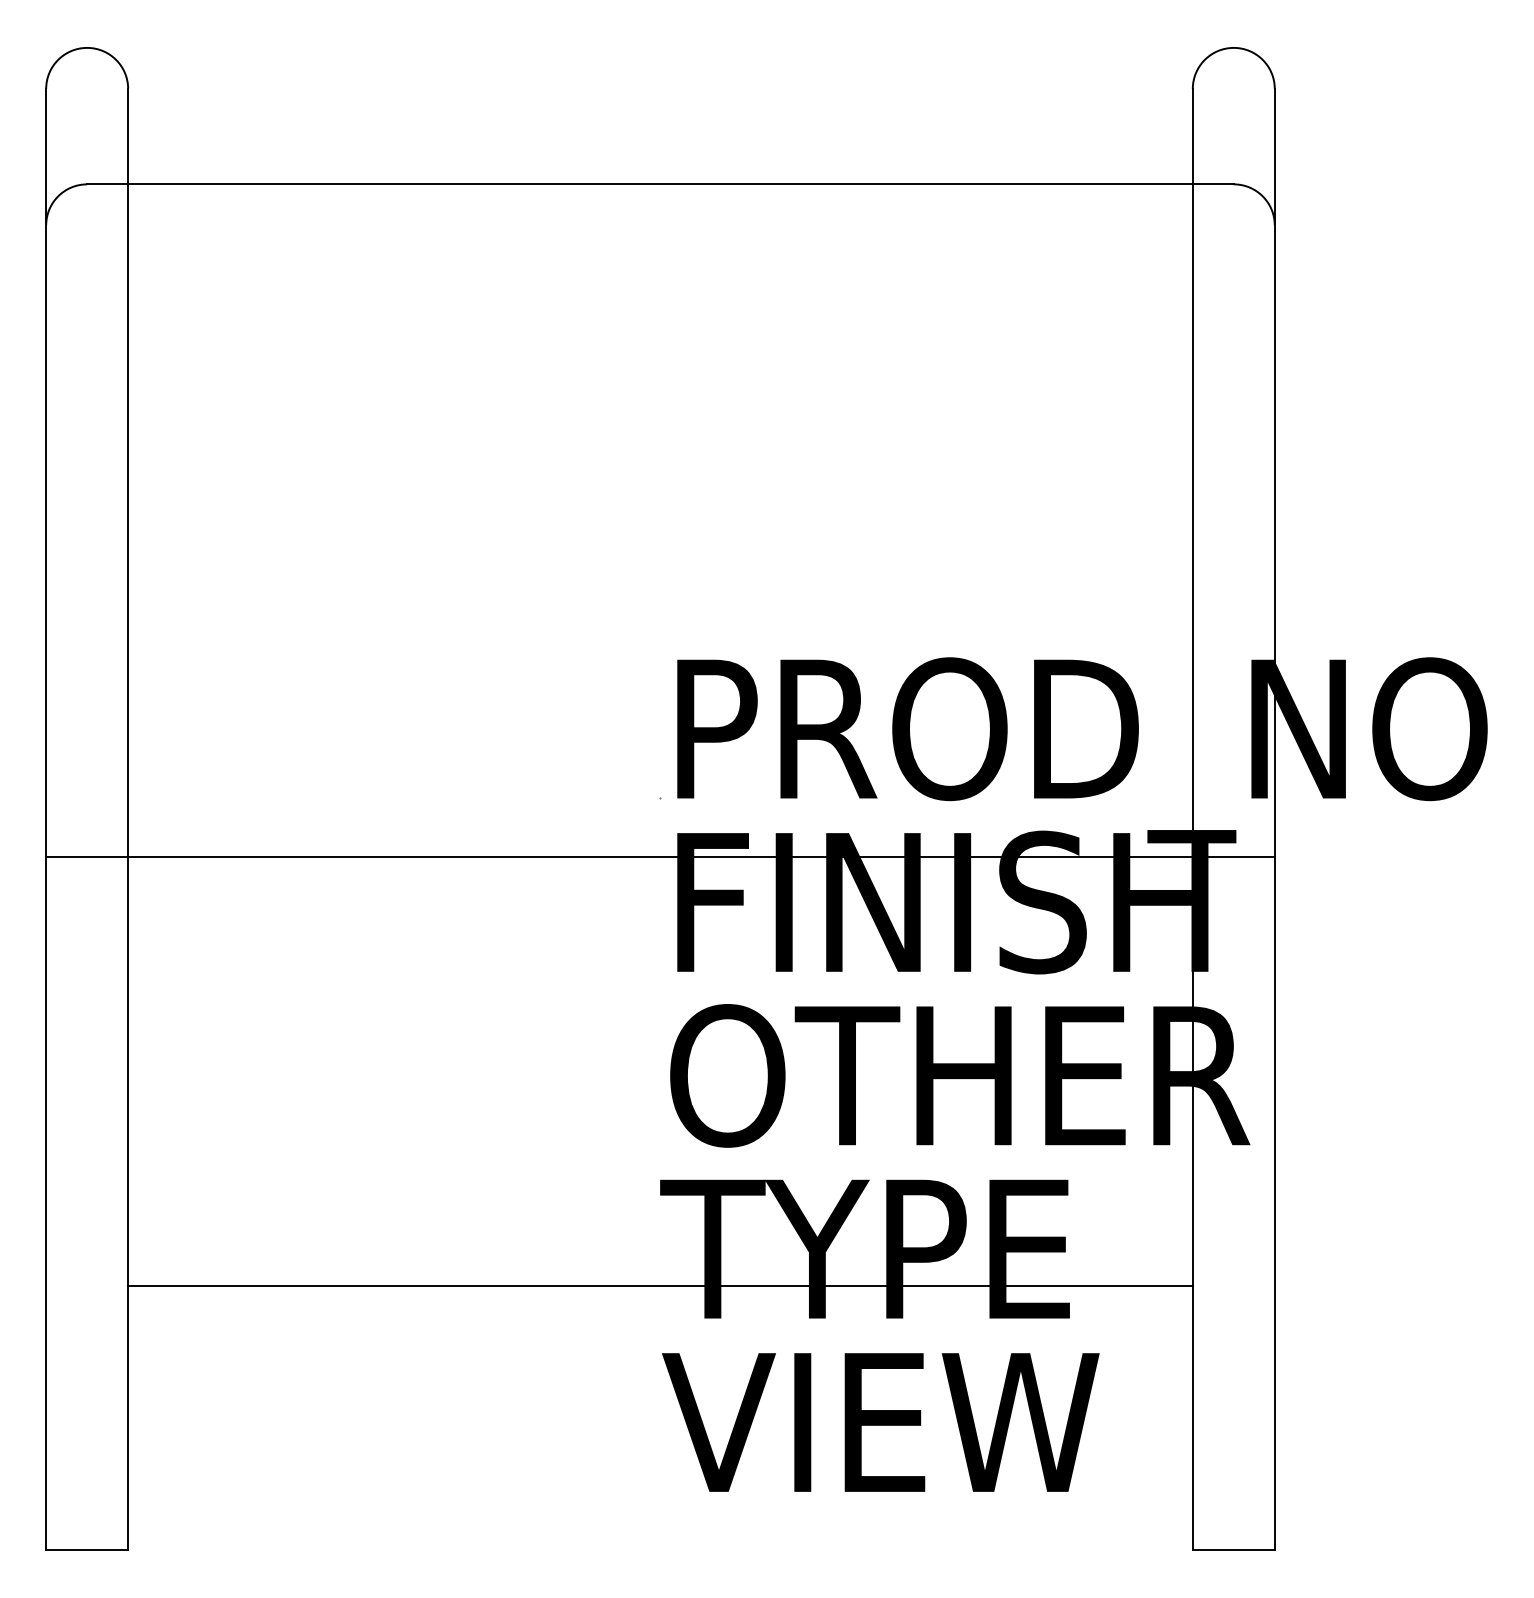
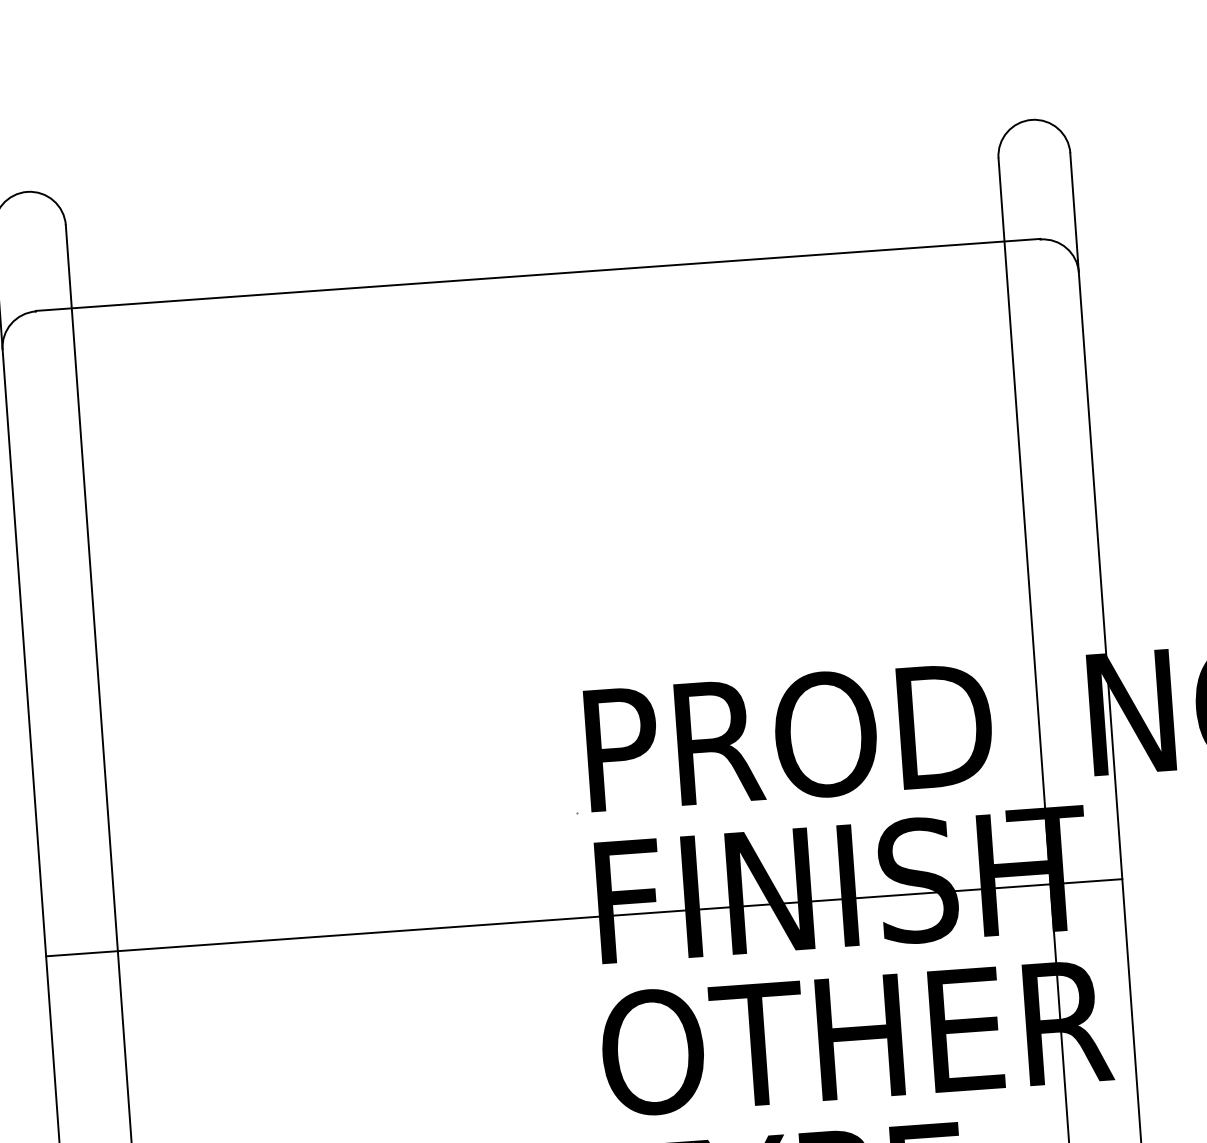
line: (660, 856) -> (584, 917), moved

